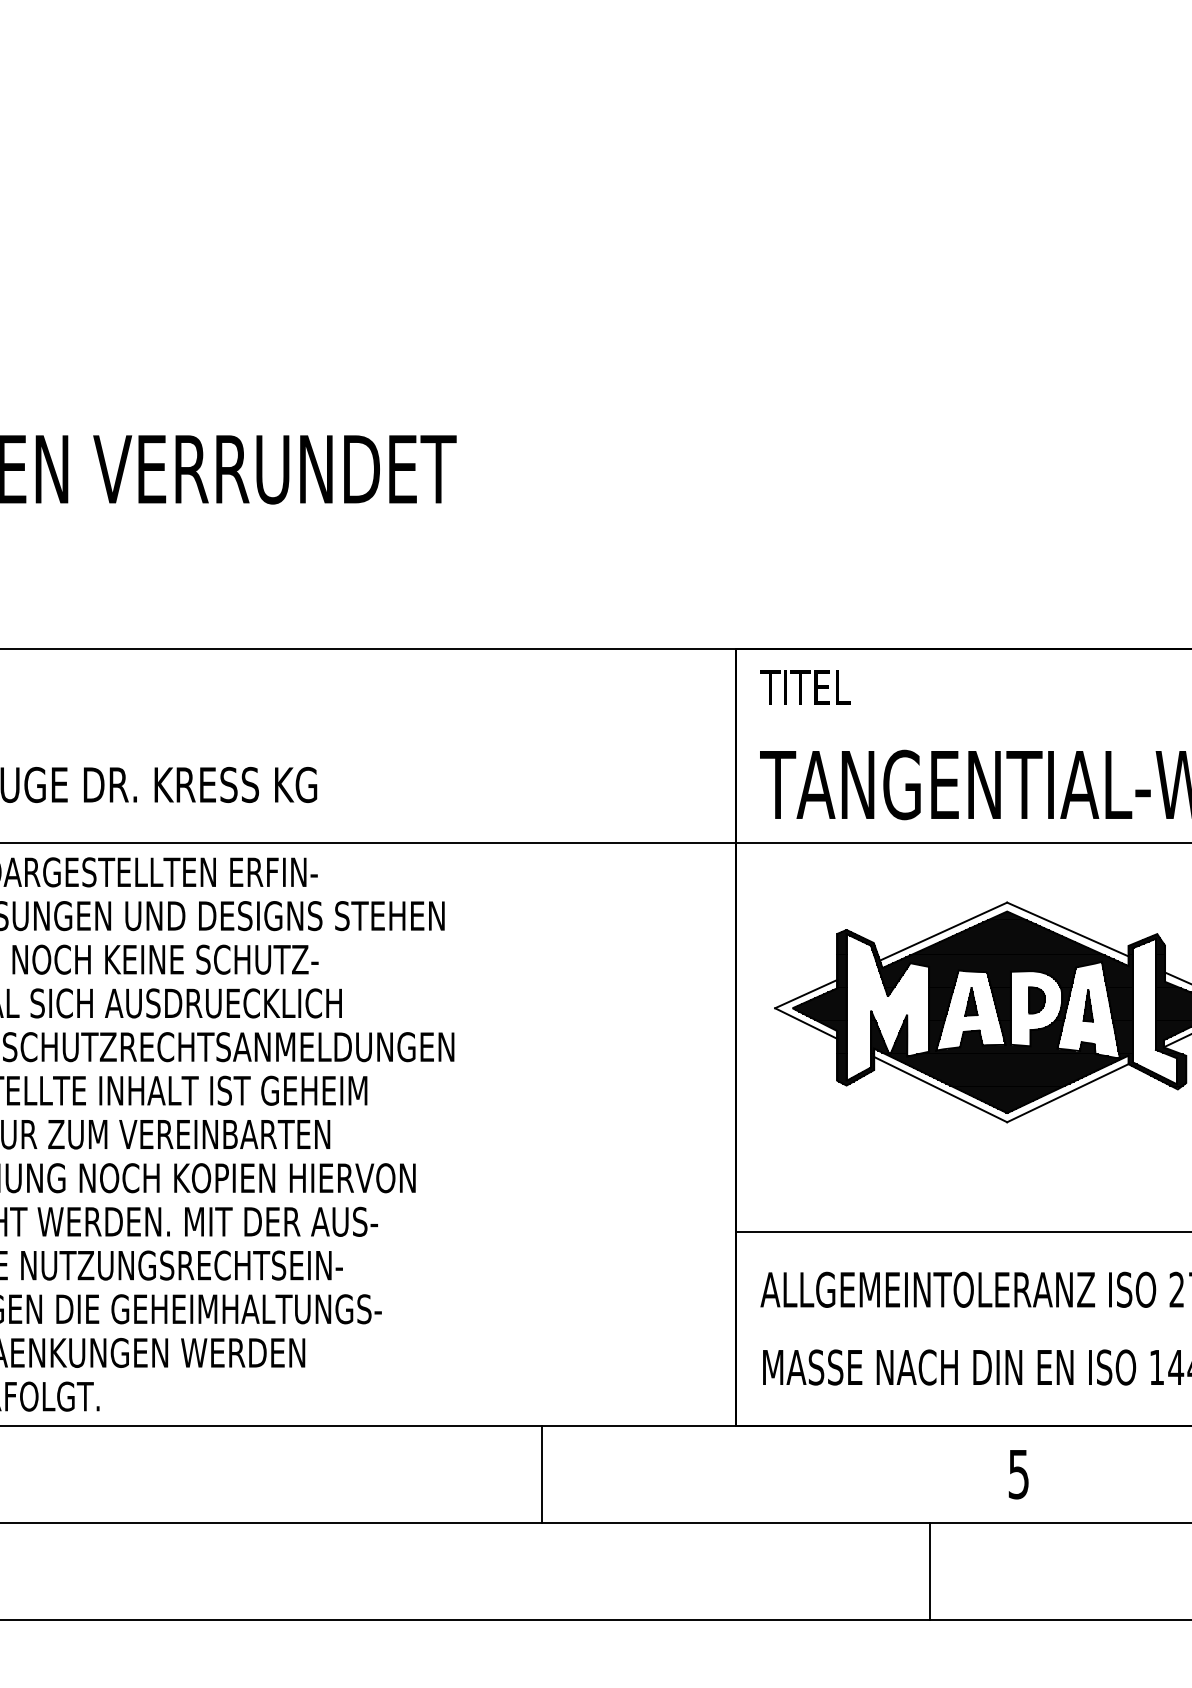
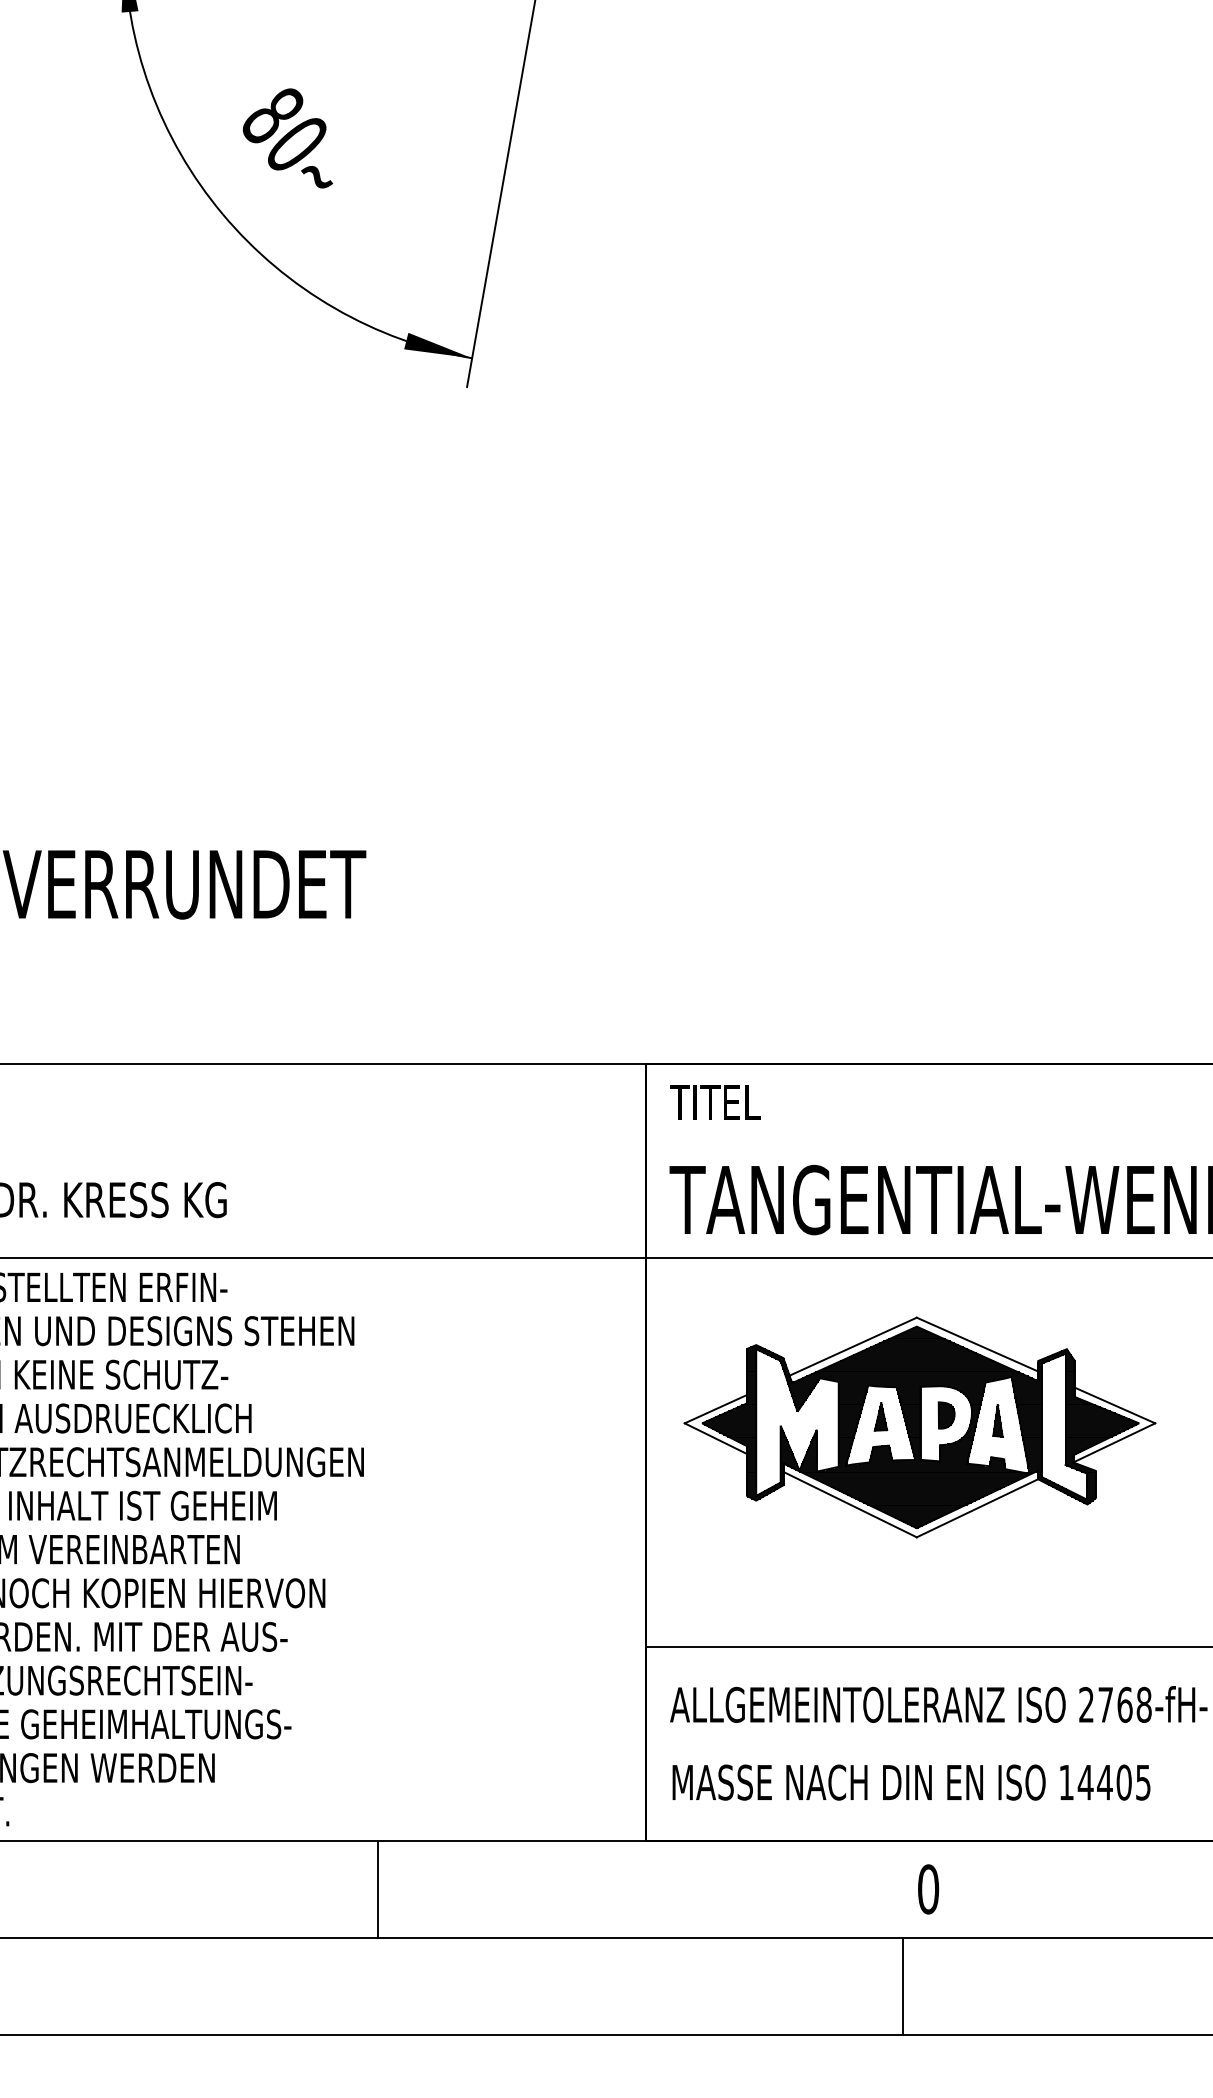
line: (541, 1473) -> (377, 1888), moved
text: (1018, 1474) -> (928, 1889), 5 -> 0
line: (930, 1571) -> (903, 1986), moved

